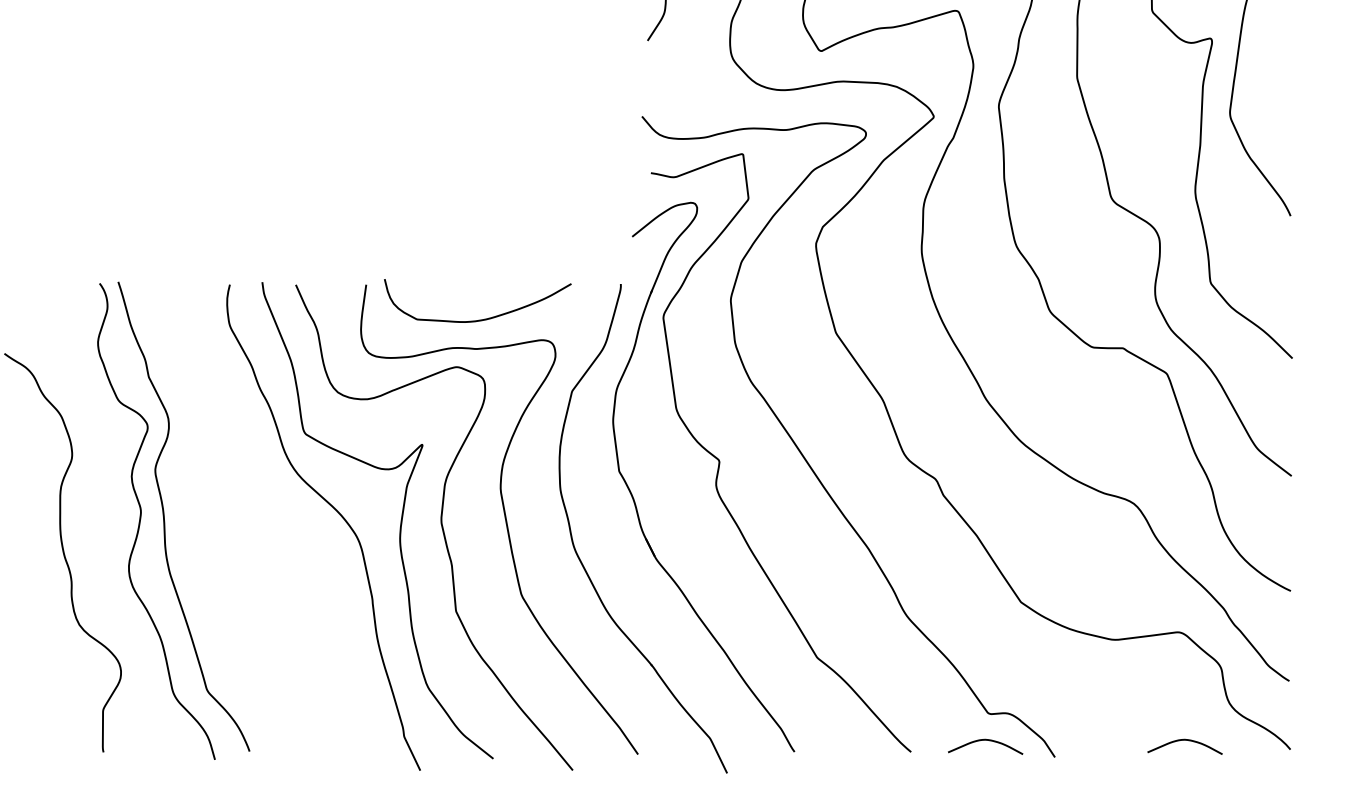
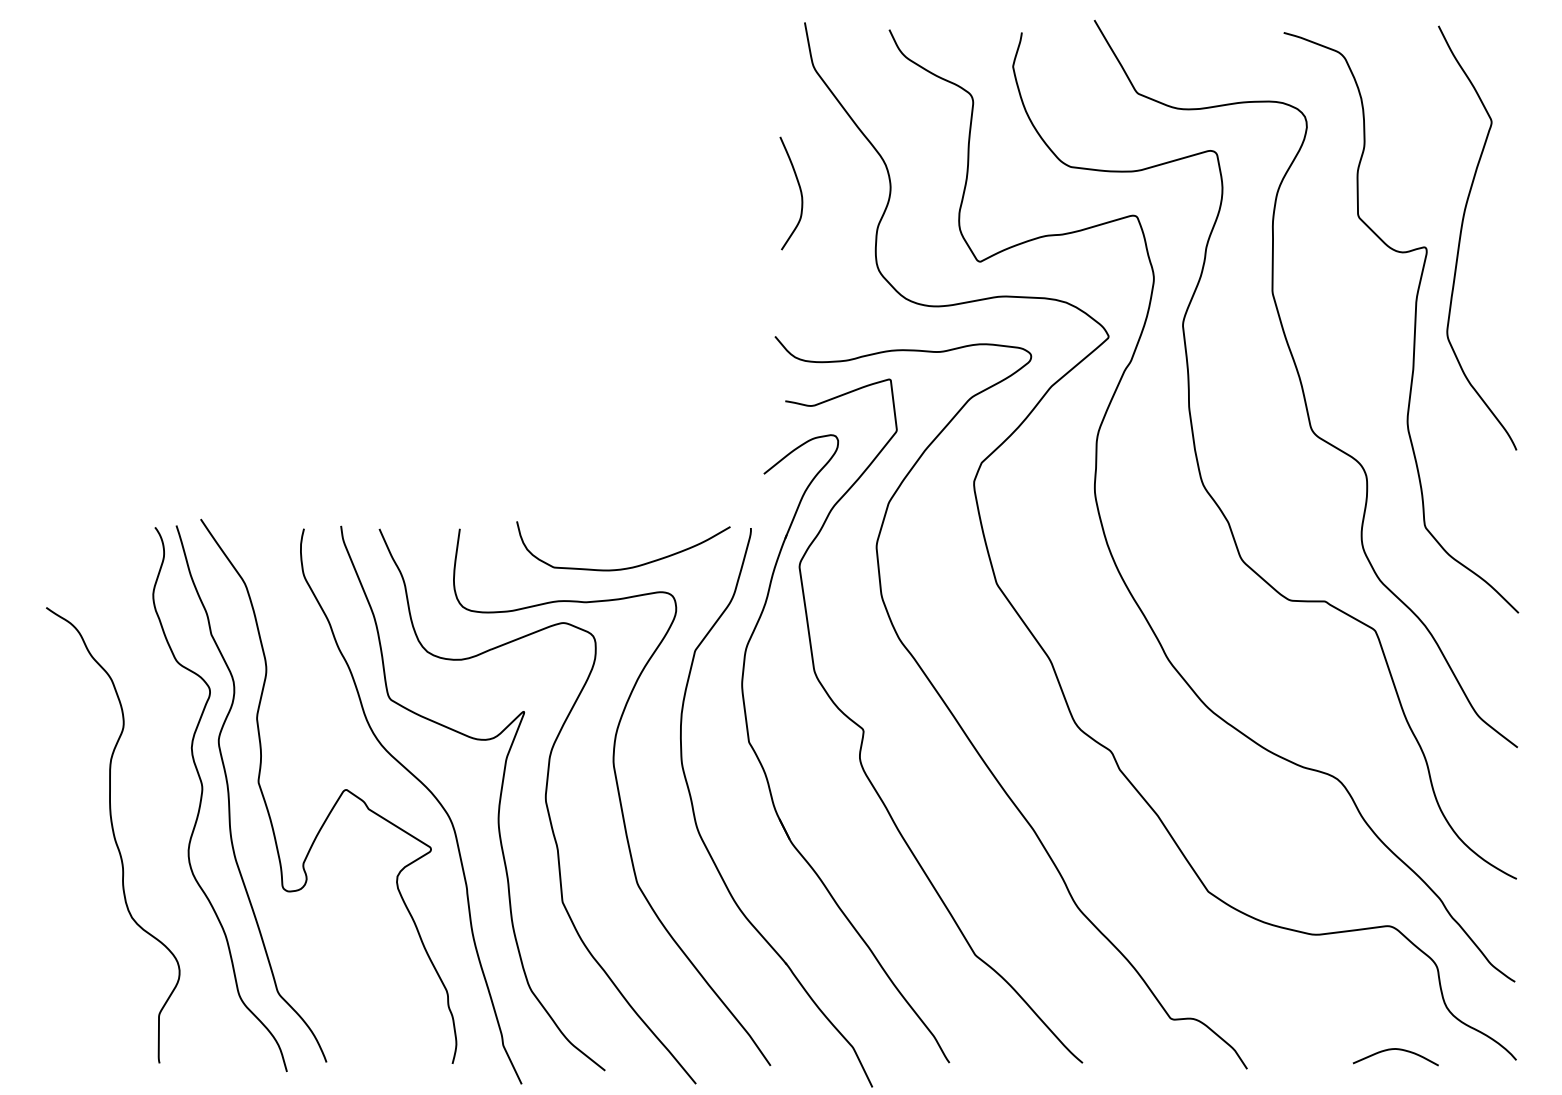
curve: (480, 319) -> (626, 567), moved
curve: (259, 520) -> (337, 798), added
curve: (987, 741) -> (1170, 1050), removed

